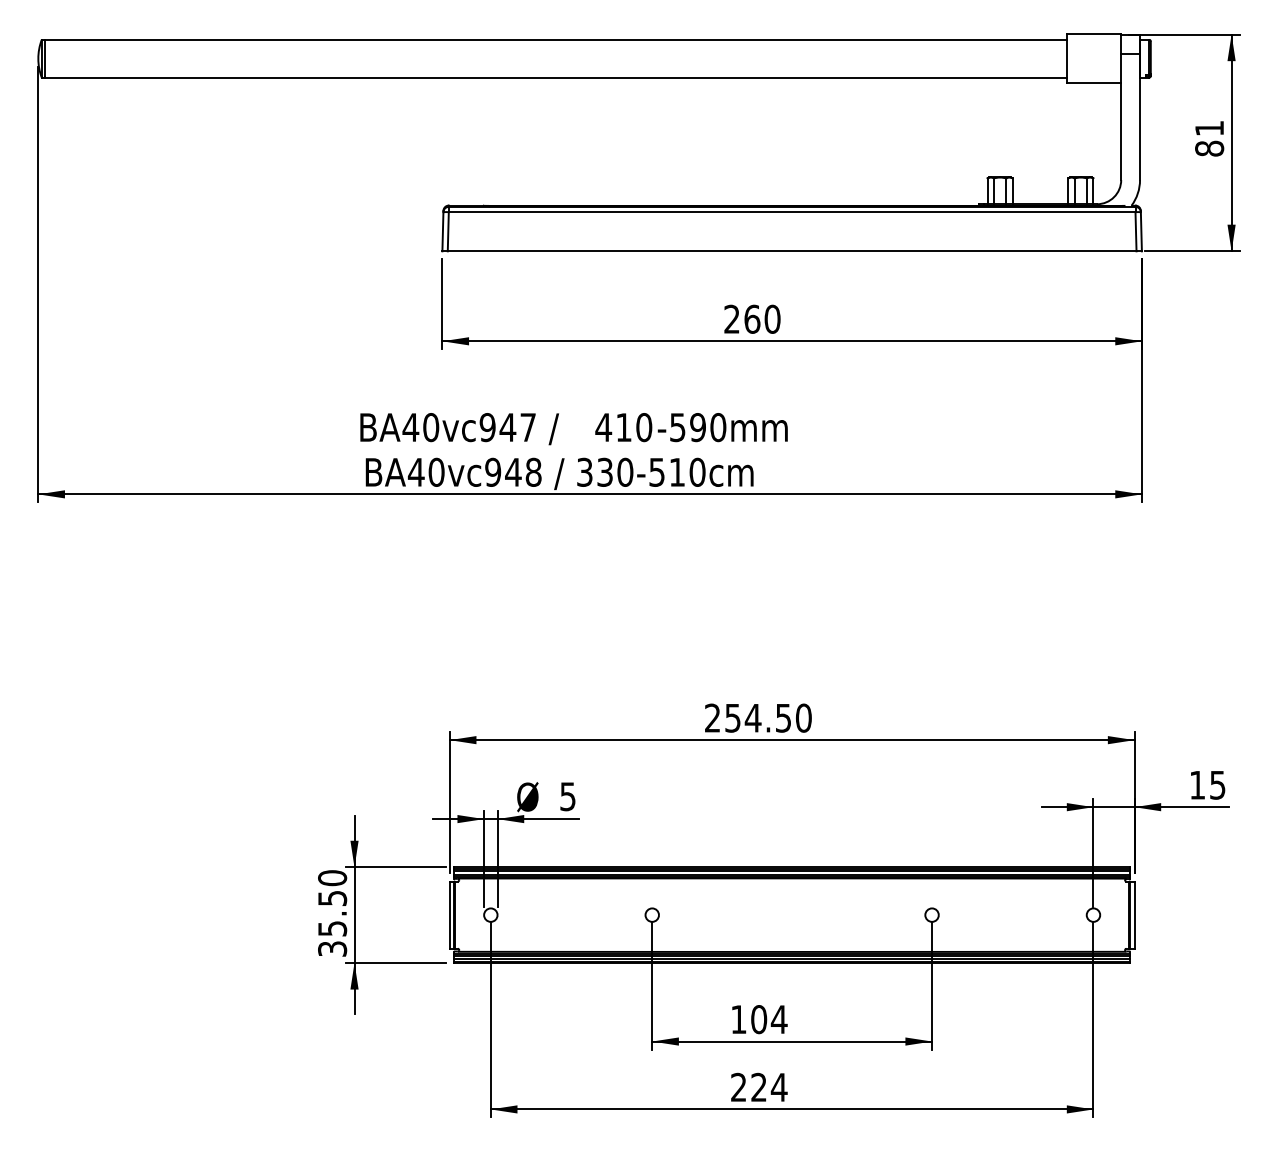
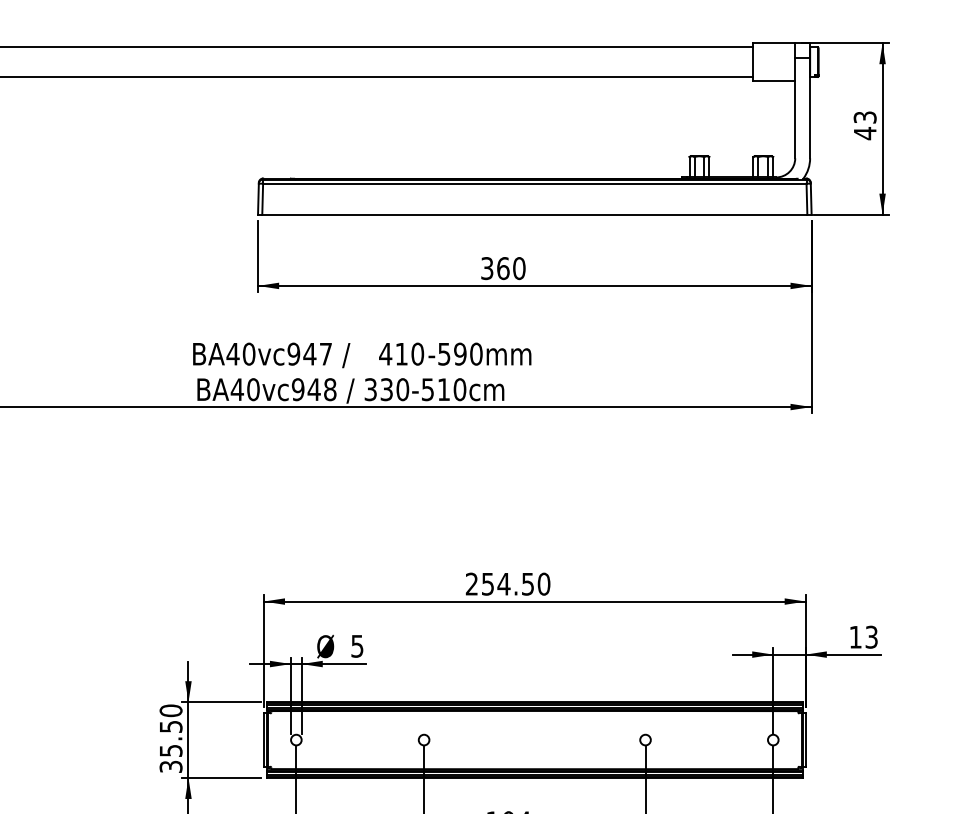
text: (1209, 139) -> (865, 126), 81 -> 43
text: (731, 319) -> (486, 268), 260 -> 360
text: (1217, 784) -> (871, 636), 15 -> 13

